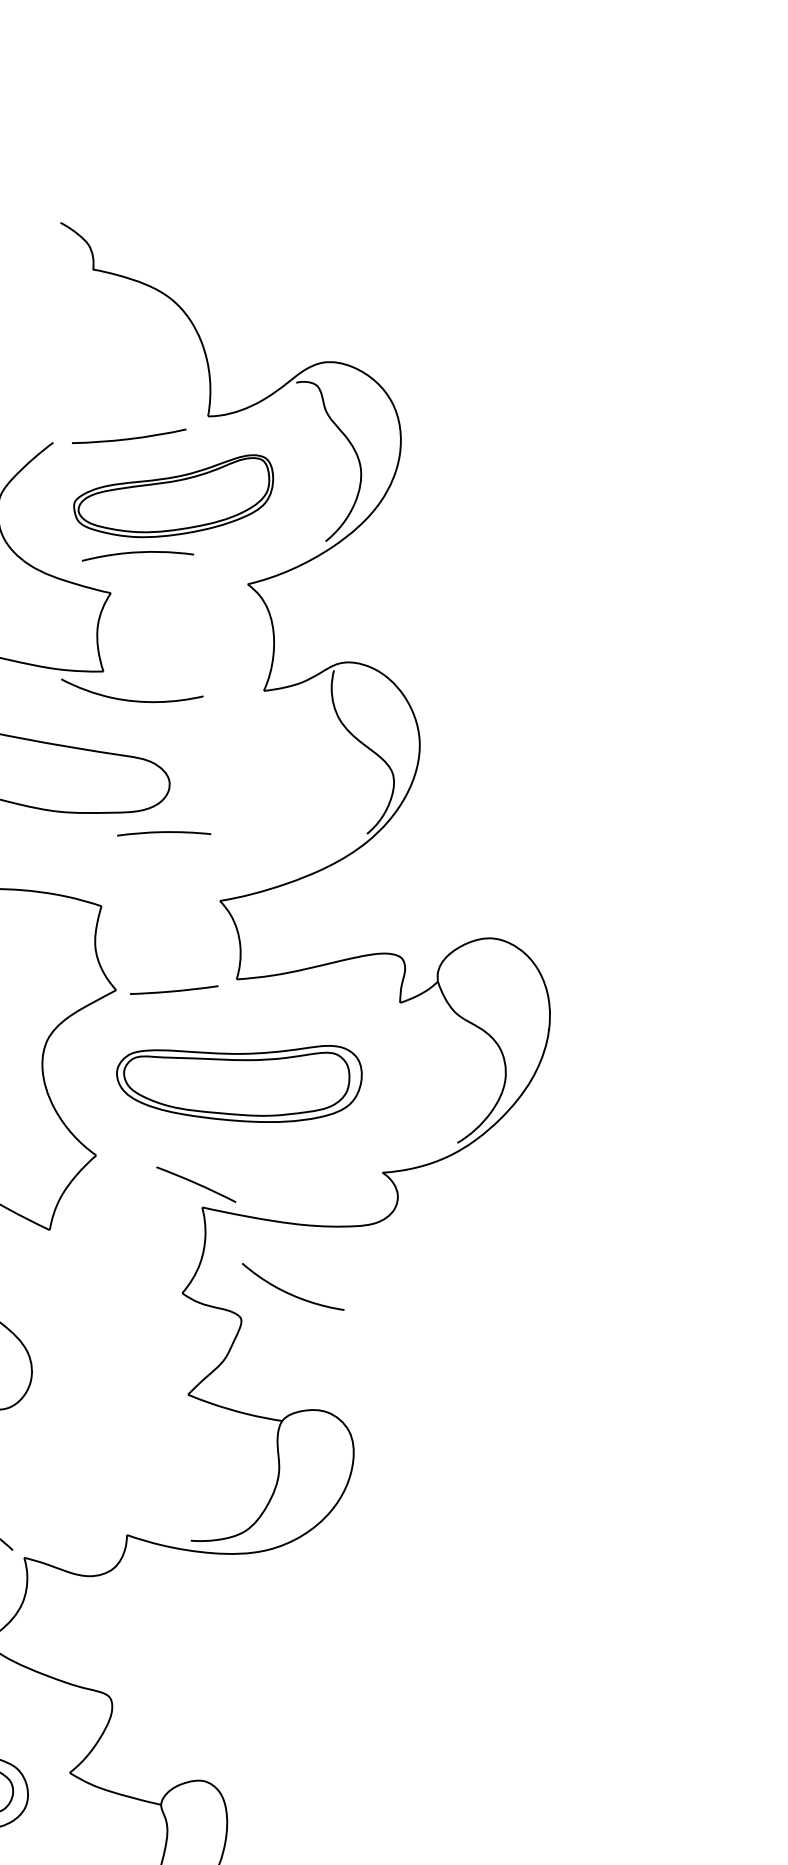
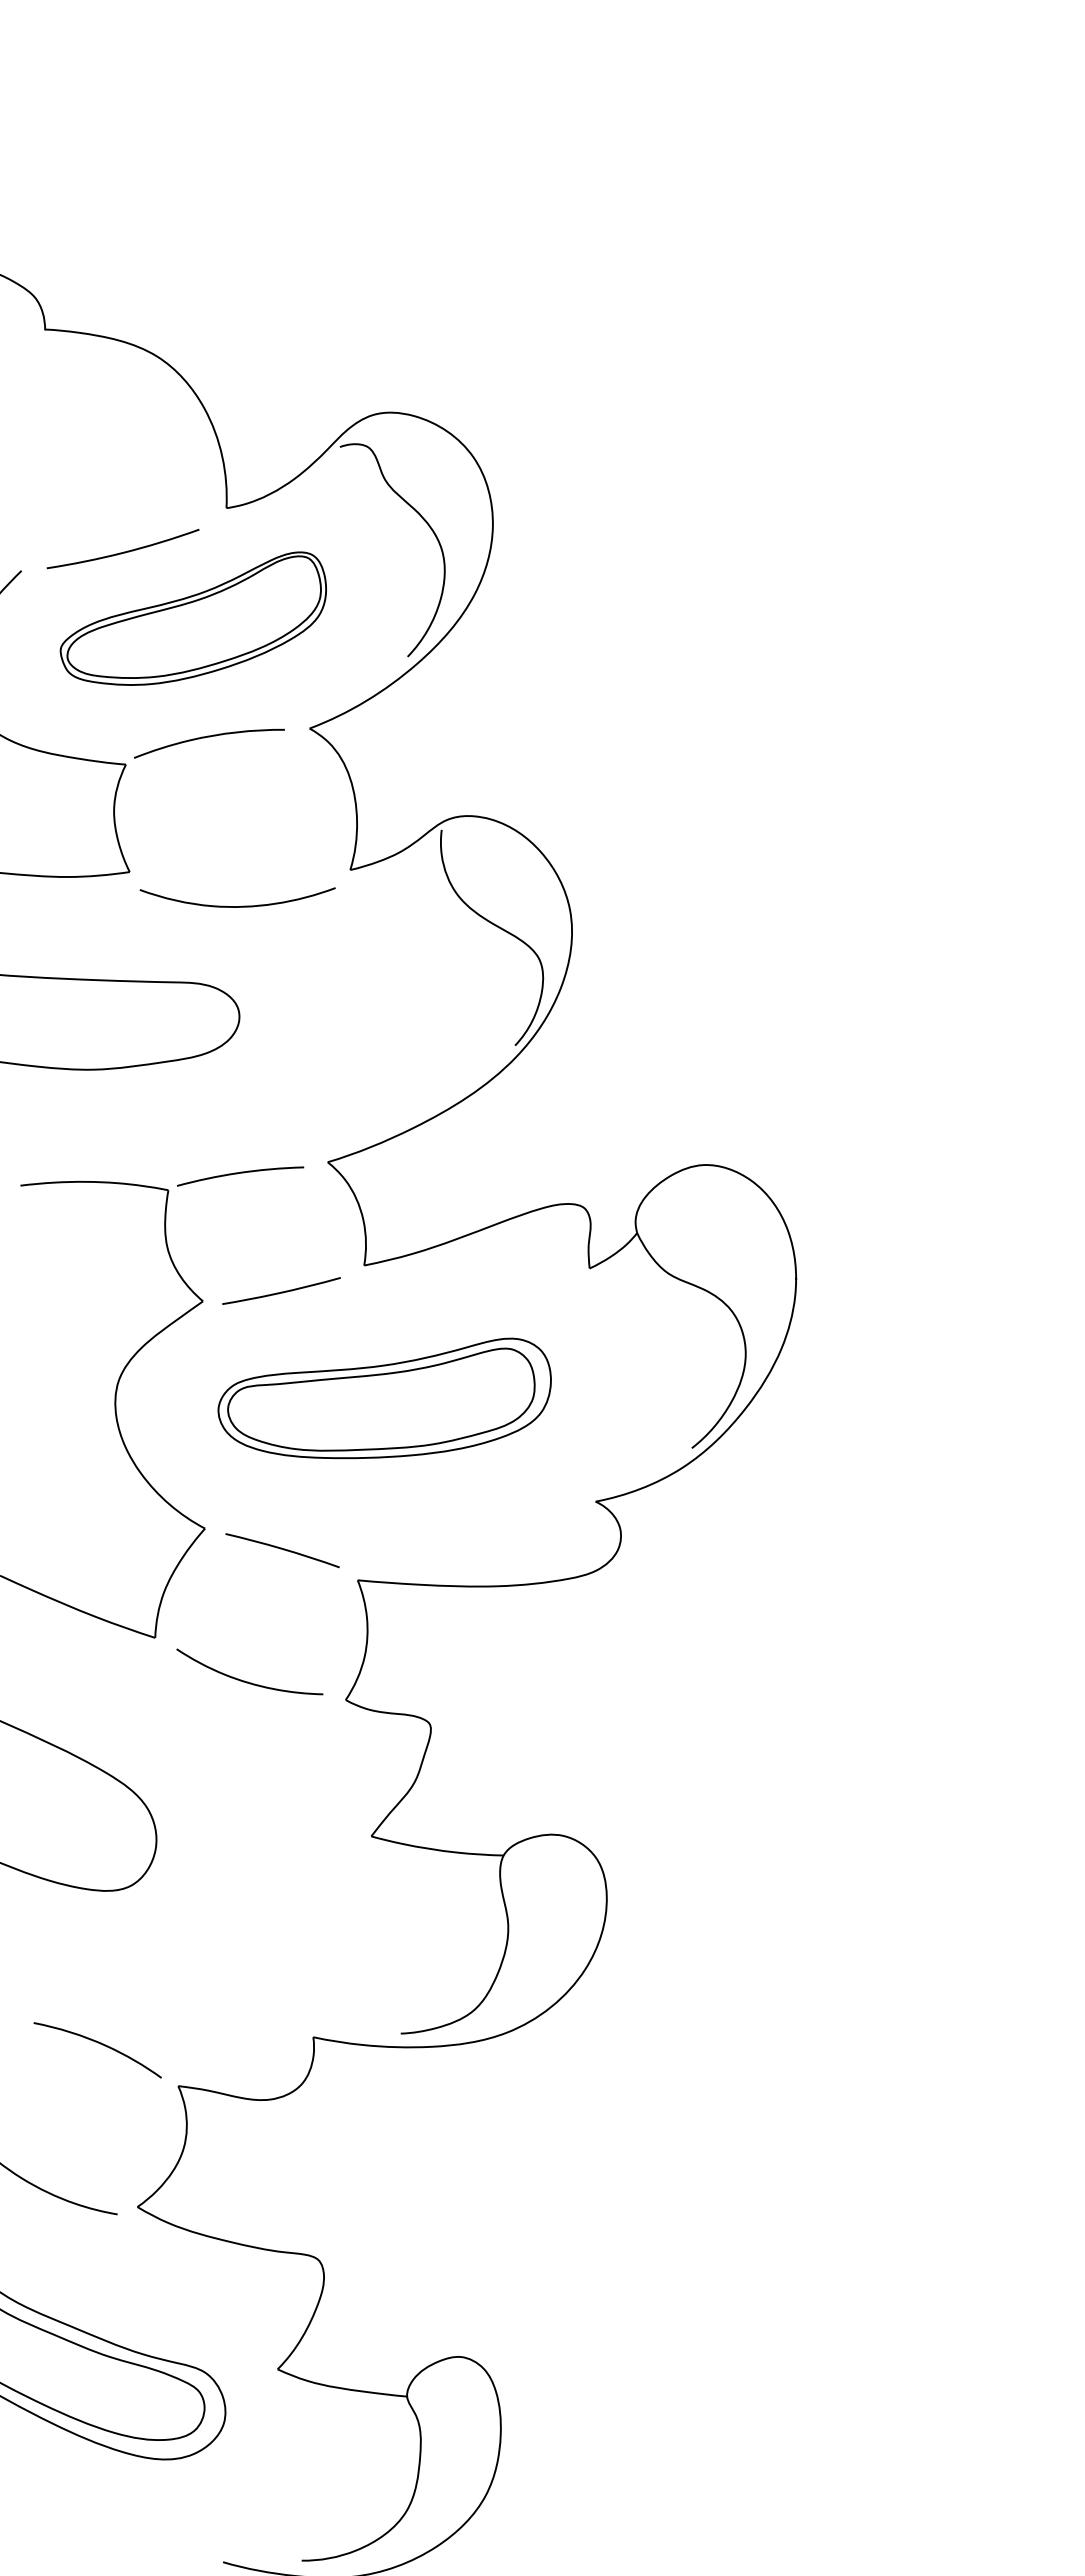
curve: (138, 553) -> (209, 737), moved
curve: (130, 700) -> (237, 906), moved
curve: (164, 832) -> (240, 1173), moved
curve: (196, 1183) -> (282, 1549), moved
curve: (291, 1293) -> (248, 1681), moved

